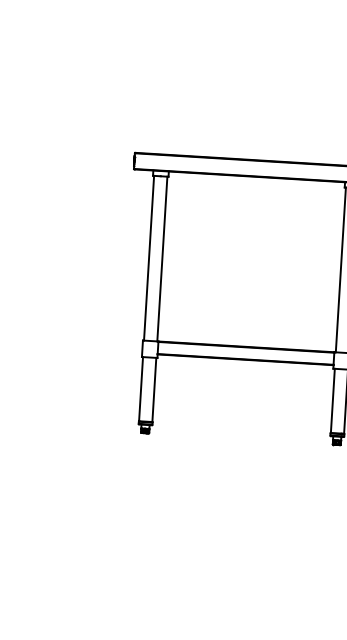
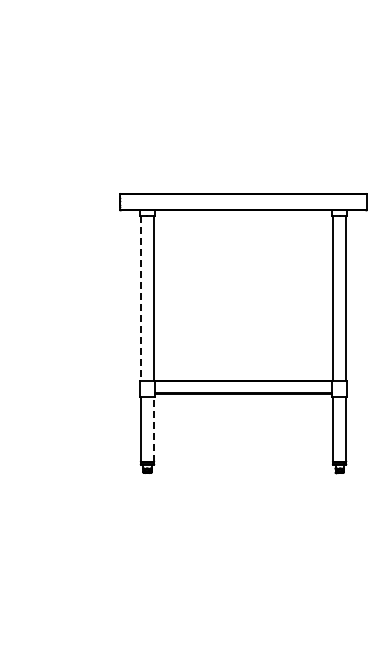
line: (148, 258) -> (140, 298), solid -> dashed
line: (154, 389) -> (154, 428), solid -> dashed

